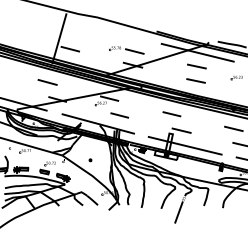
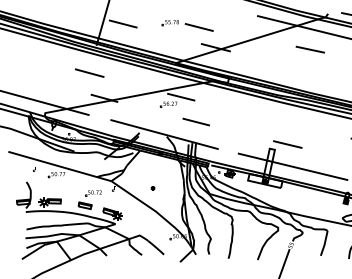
part: (126, 50) -> (187, 25), moved
line: (195, 80) -> (308, 70), removed
line: (171, 114) -> (272, 120), removed

